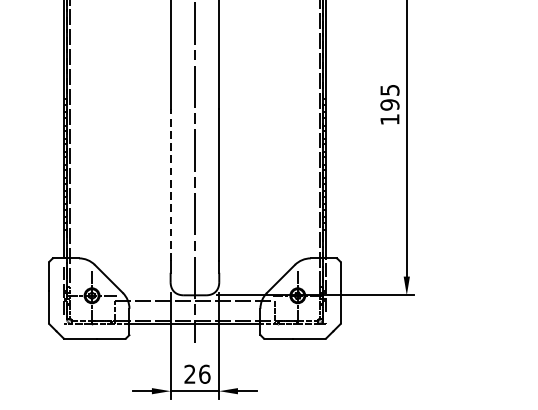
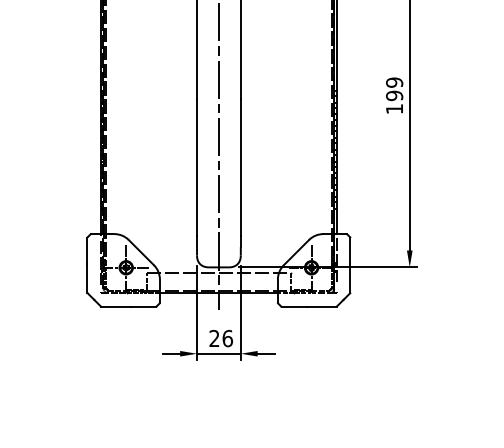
text: (389, 90) -> (394, 82), 195 -> 199
line: (171, 184) -> (197, 167), dashed -> solid

